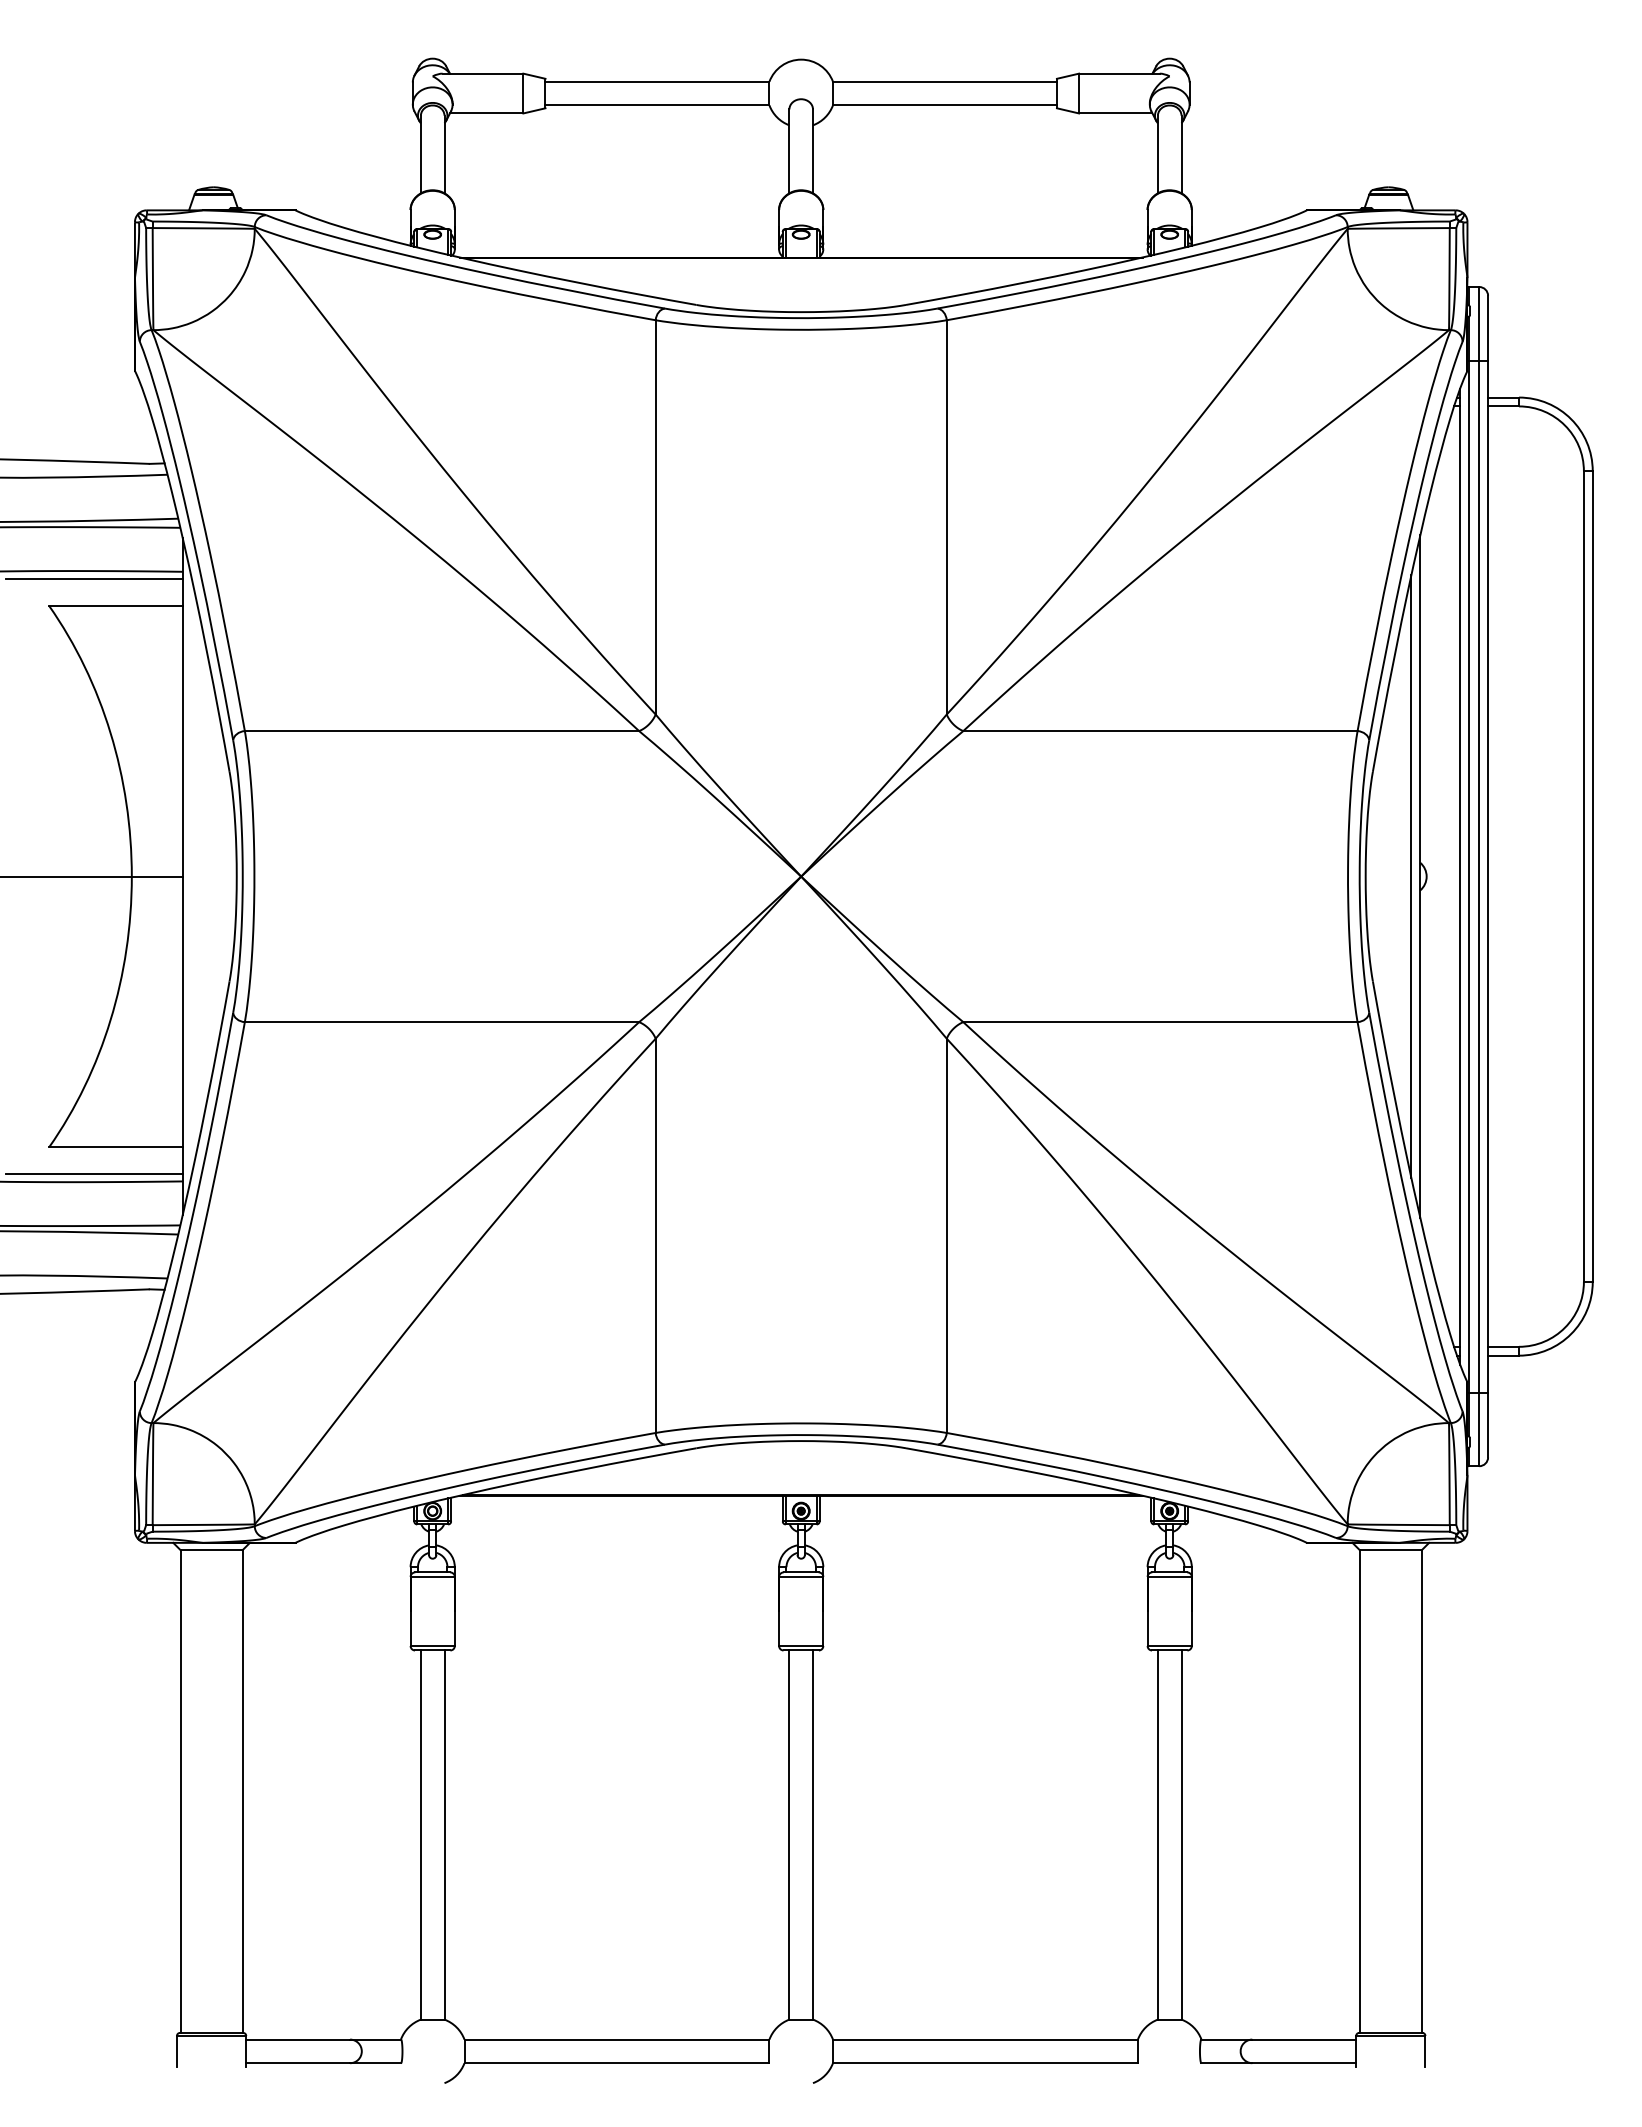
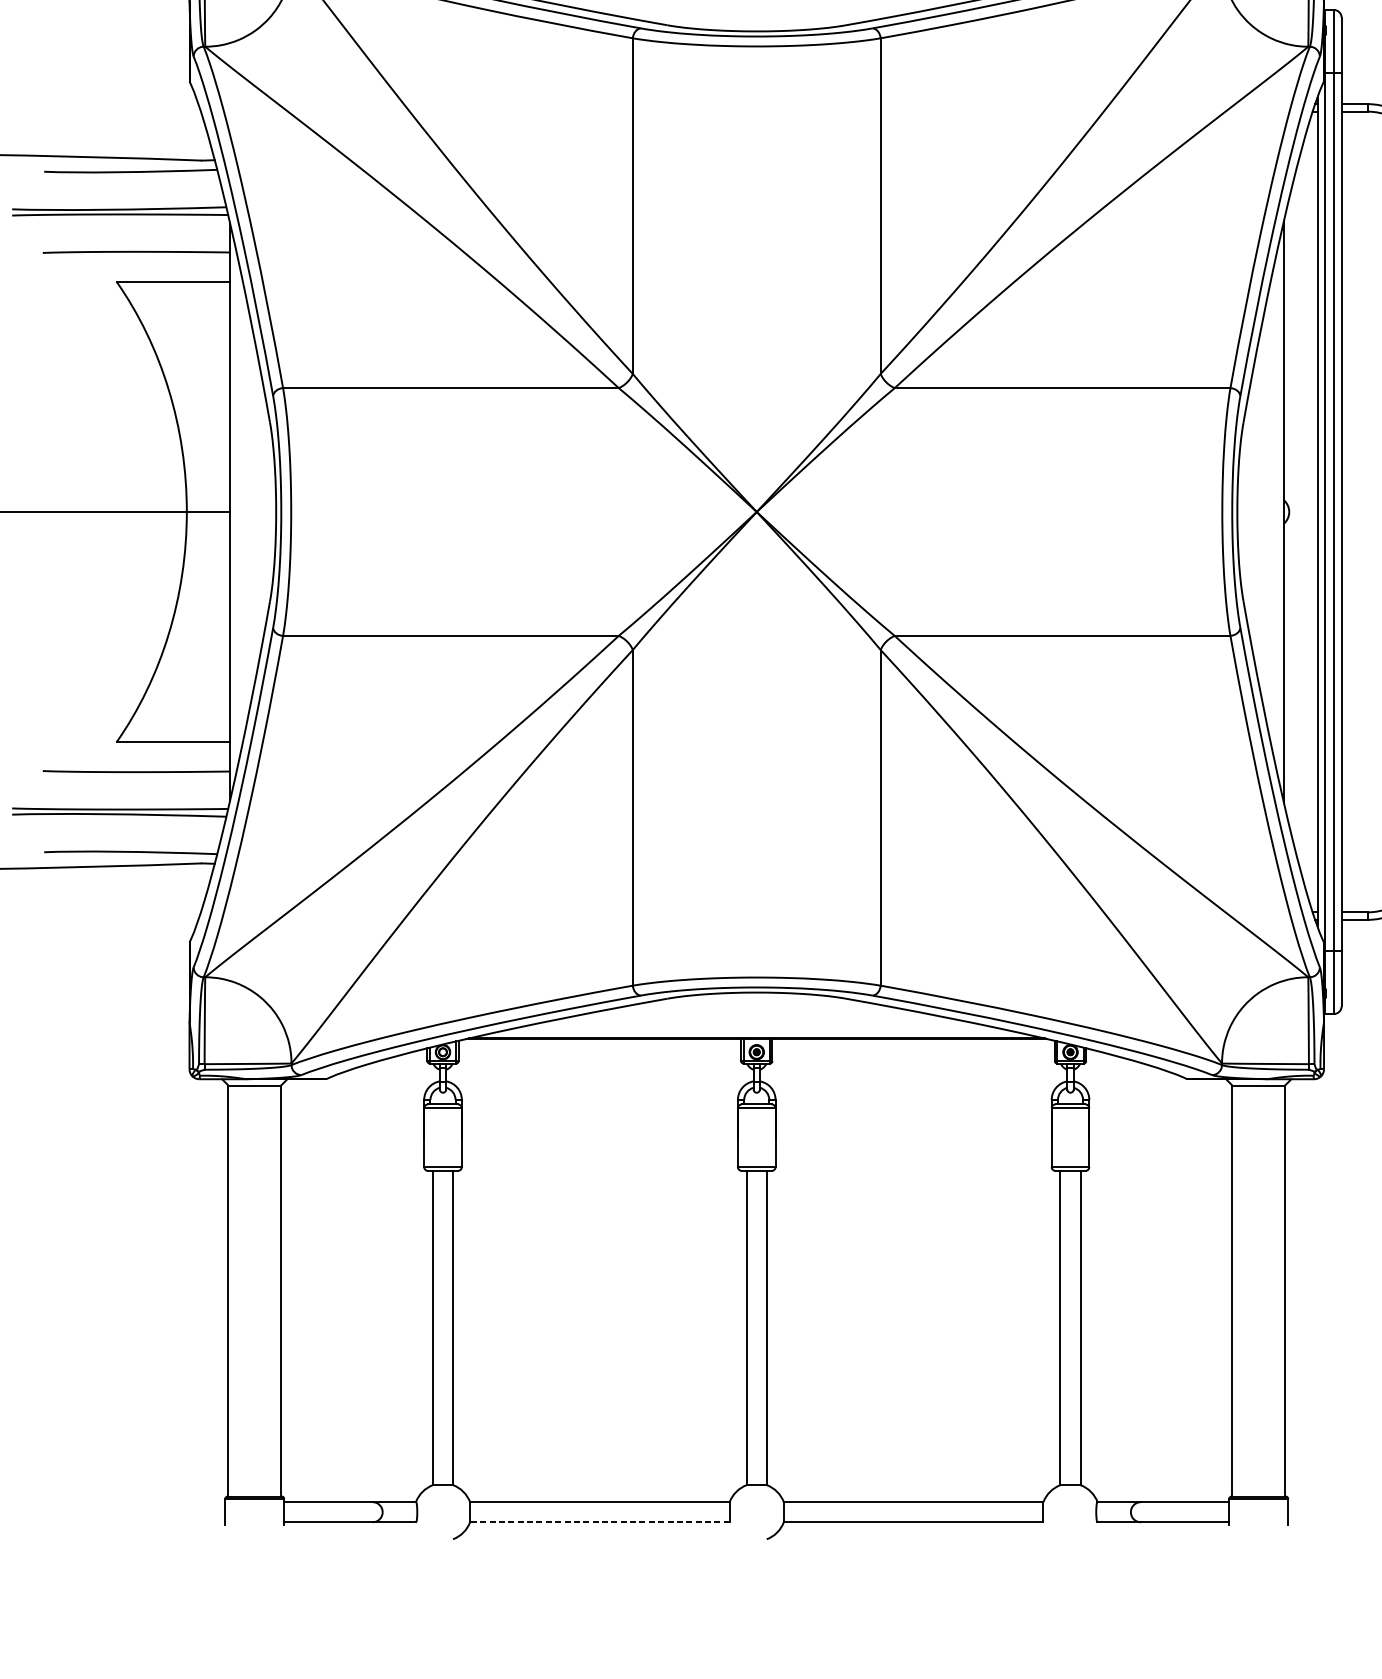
line: (93, 579) -> (154, 259), removed
line: (1411, 876) -> (1276, 511), removed
line: (93, 1173) -> (154, 764), removed
line: (616, 2063) -> (599, 1522), solid -> dashed

